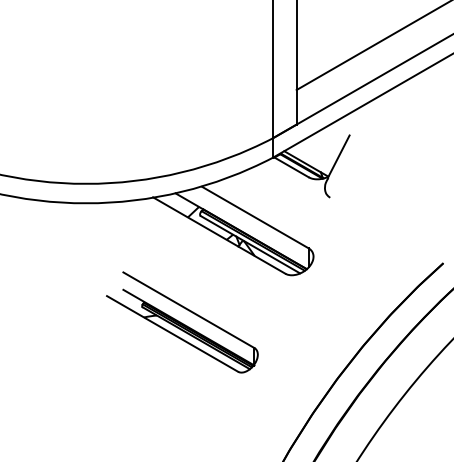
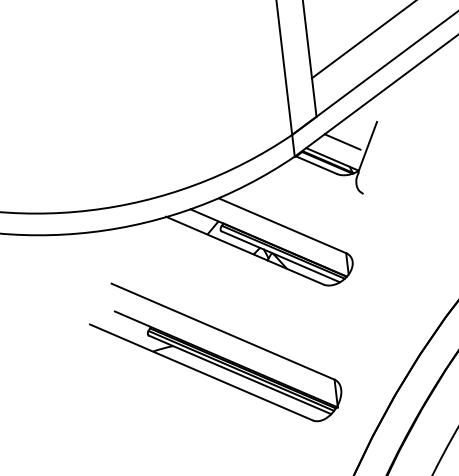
line: (317, 149) -> (343, 141), added
part: (182, 322) -> (215, 352), size x1.43

